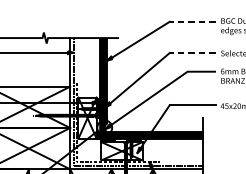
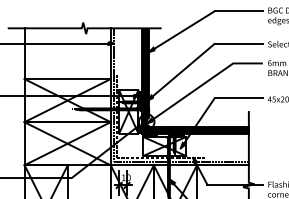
line: (192, 21) -> (238, 11), dashed -> solid
line: (192, 52) -> (238, 43), dashed -> solid

